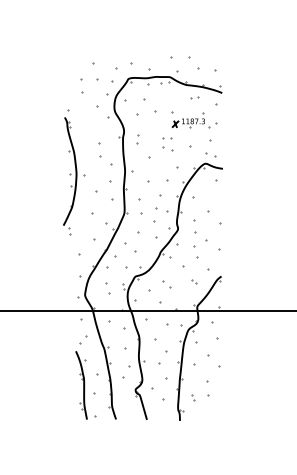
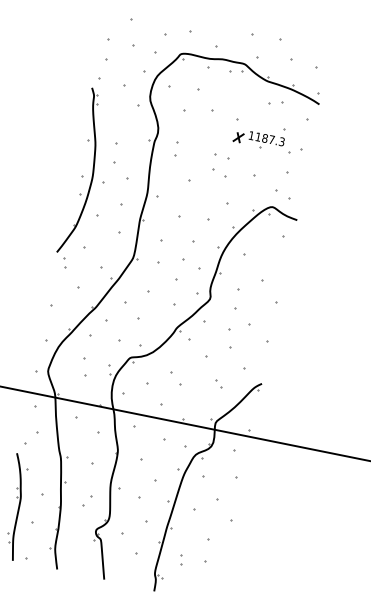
part: (74, 172) -> (89, 174), moved
part: (126, 372) -> (87, 501), size x0.62

